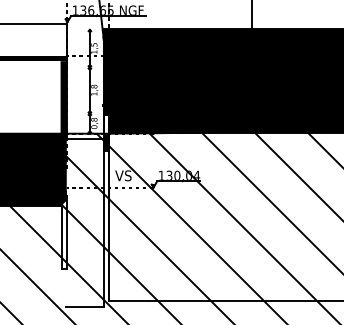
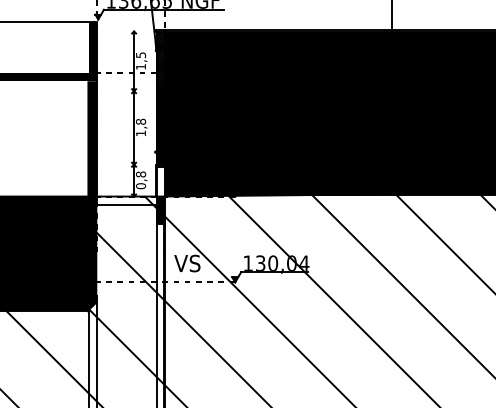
fill: (63, 39) -> (92, 46), added

